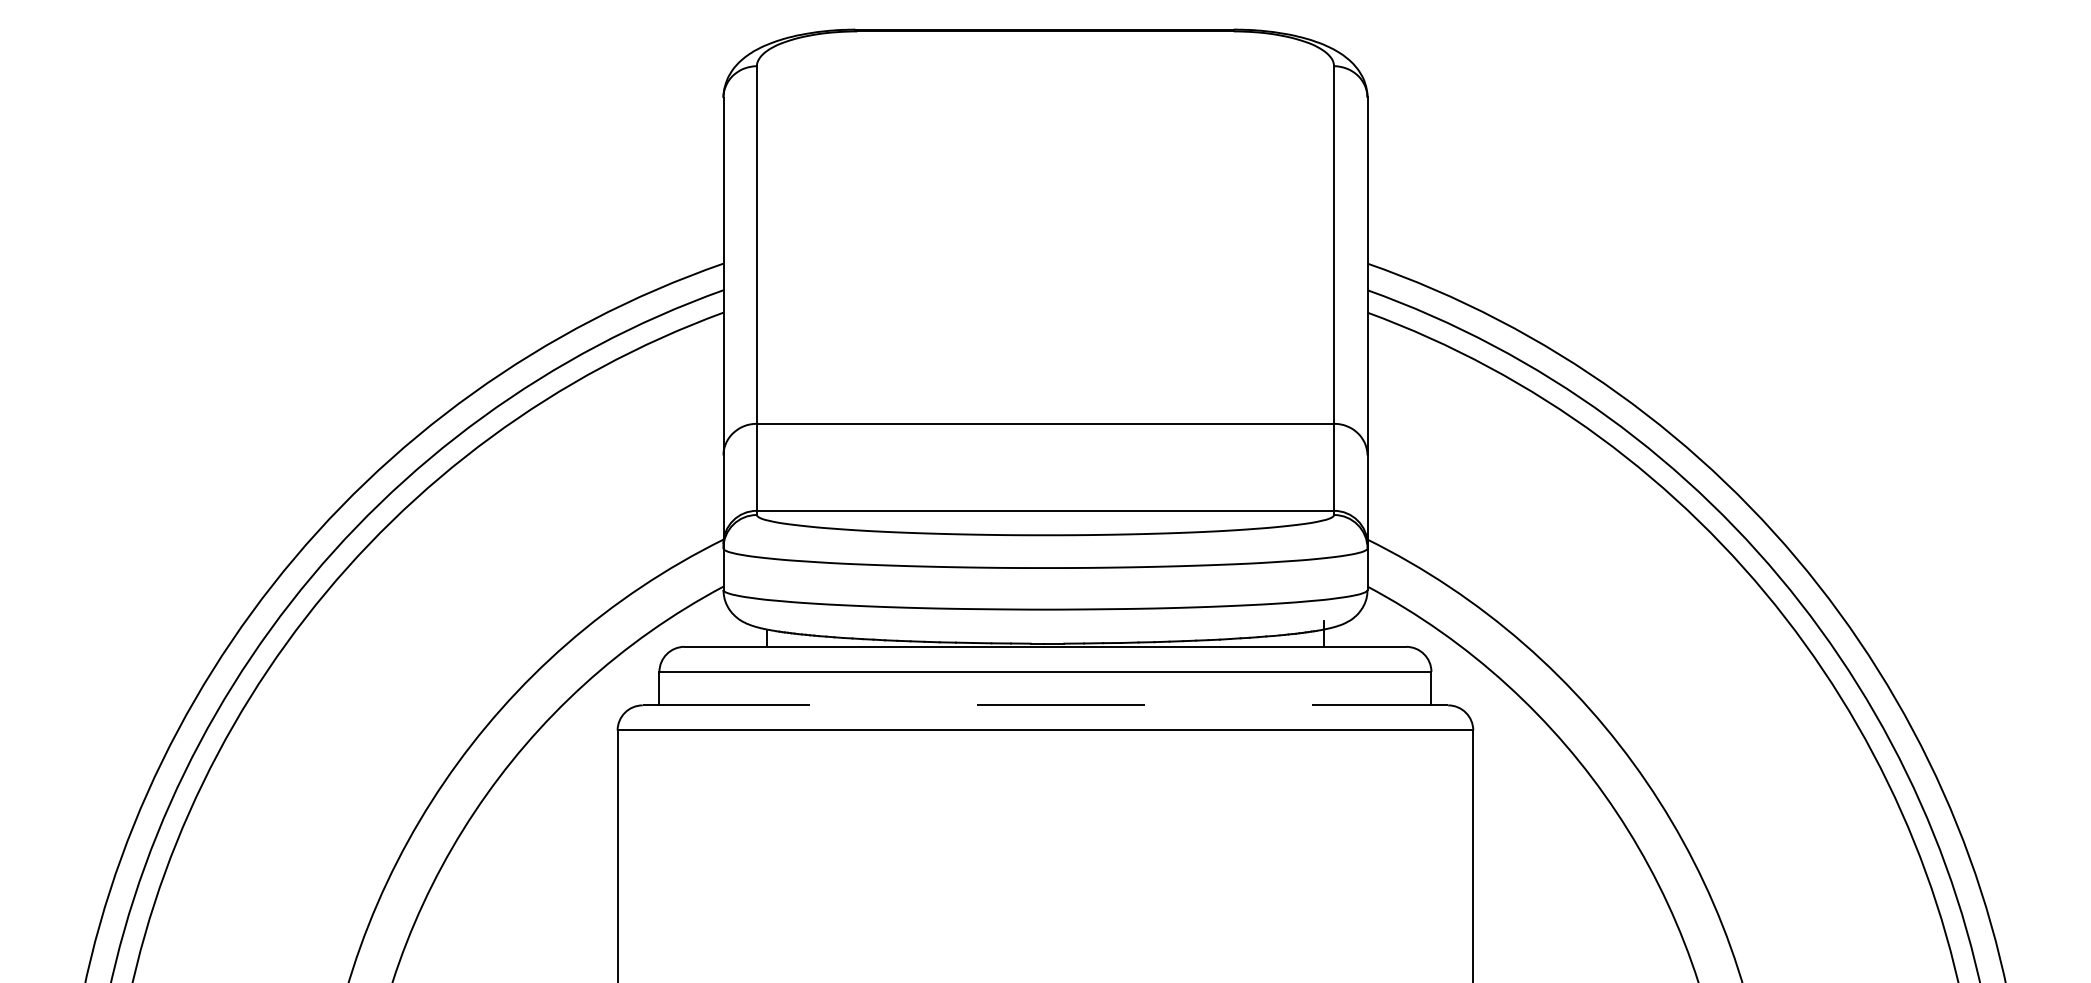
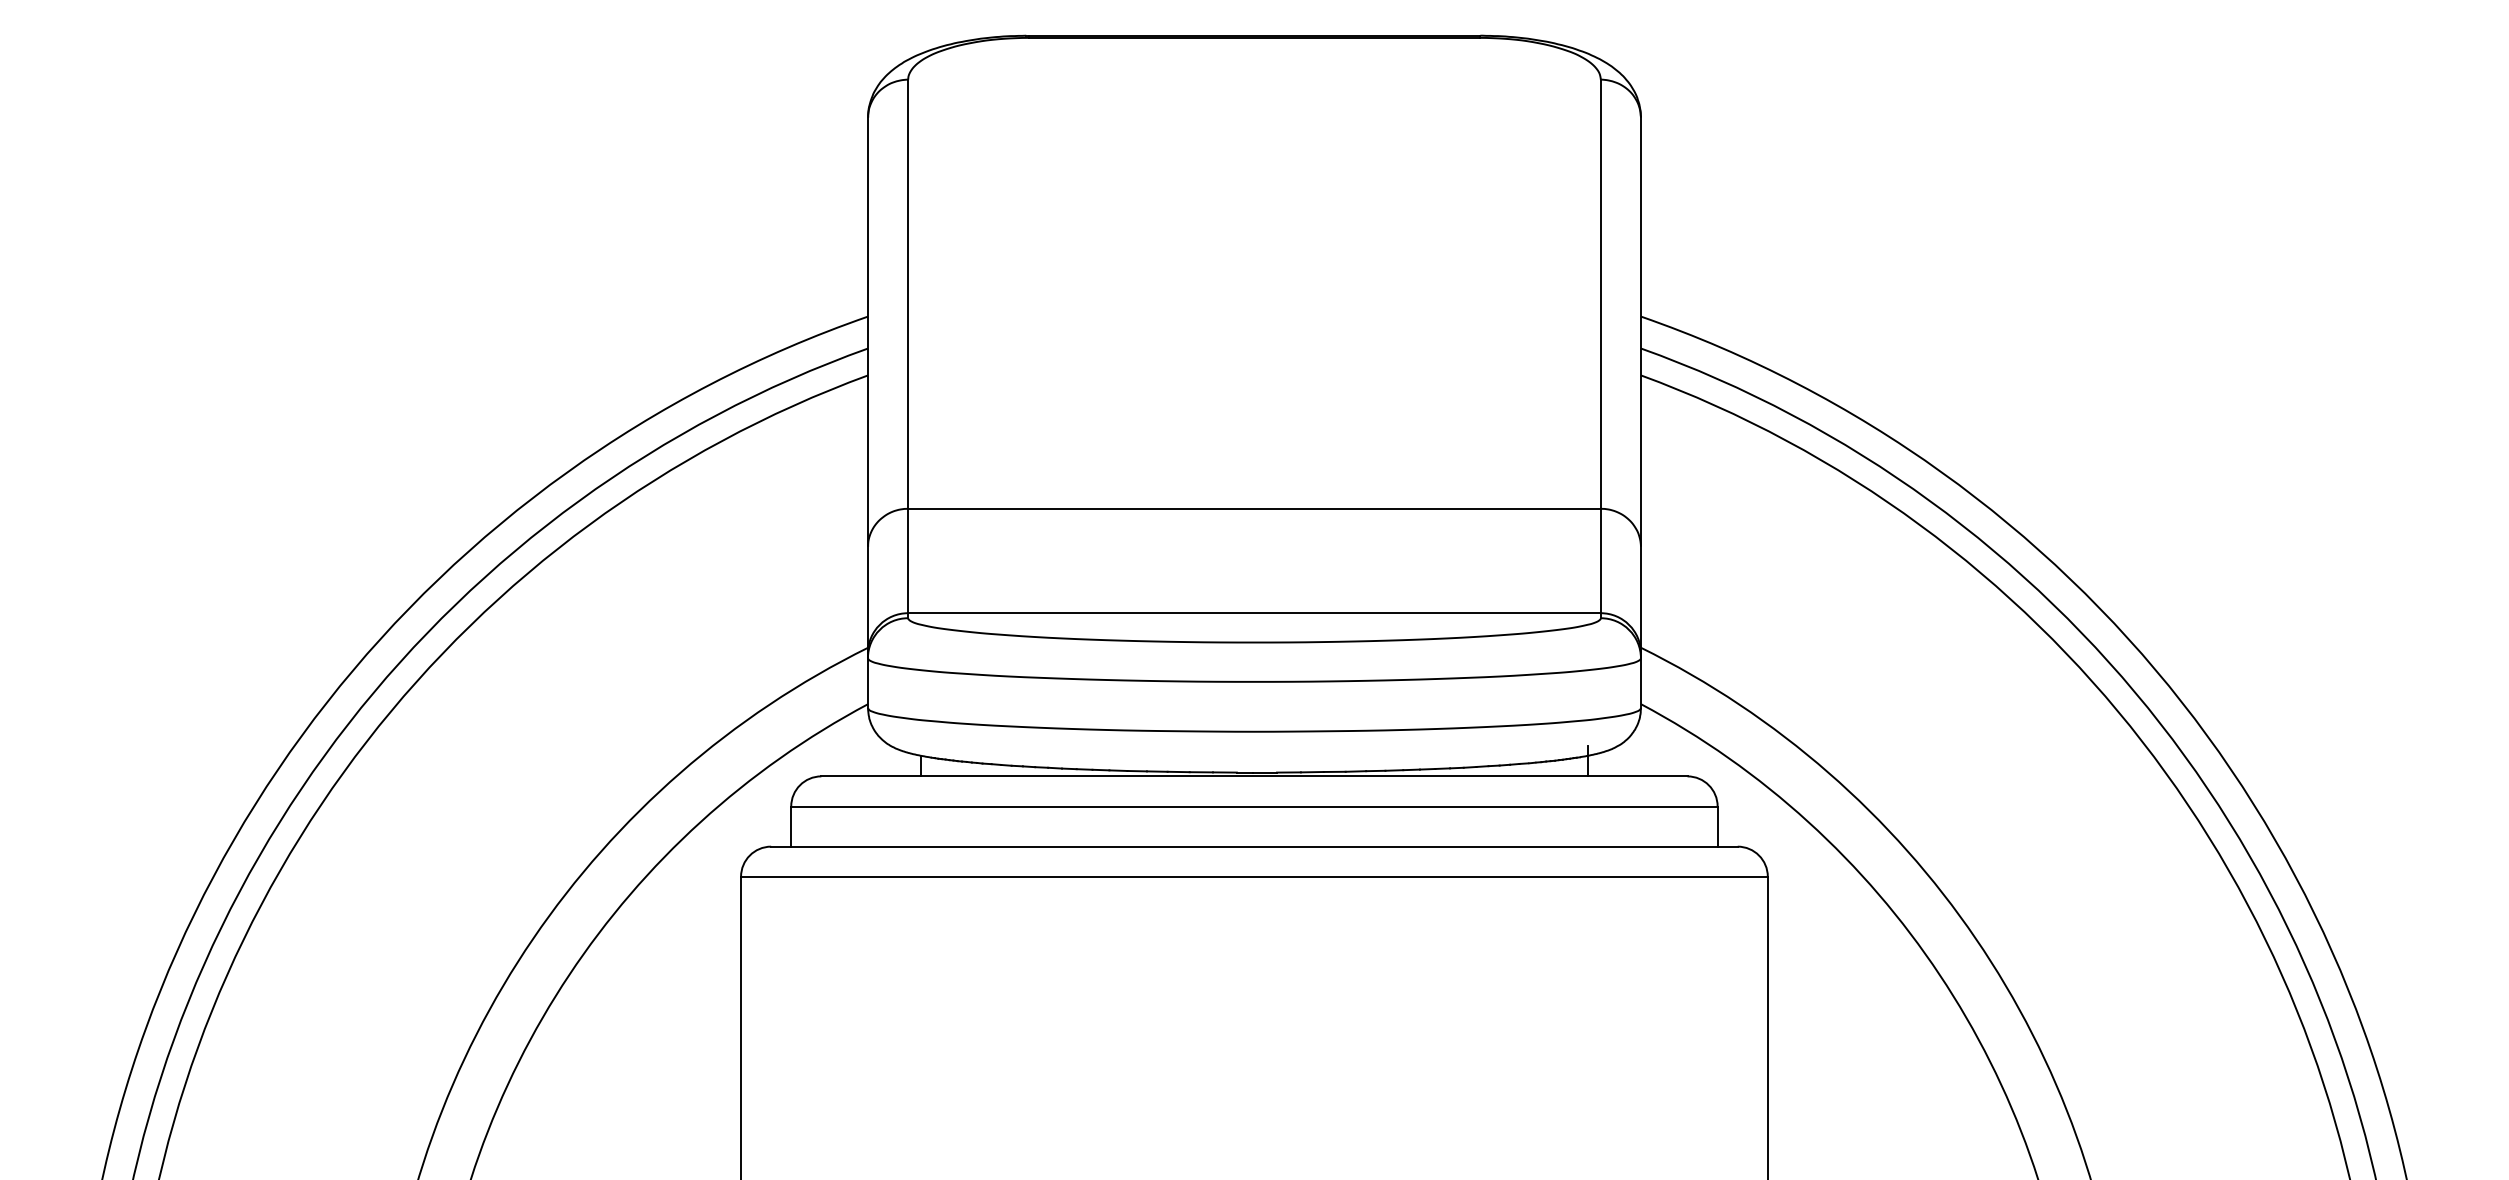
line: (1045, 705) -> (1254, 846), dashed -> solid

